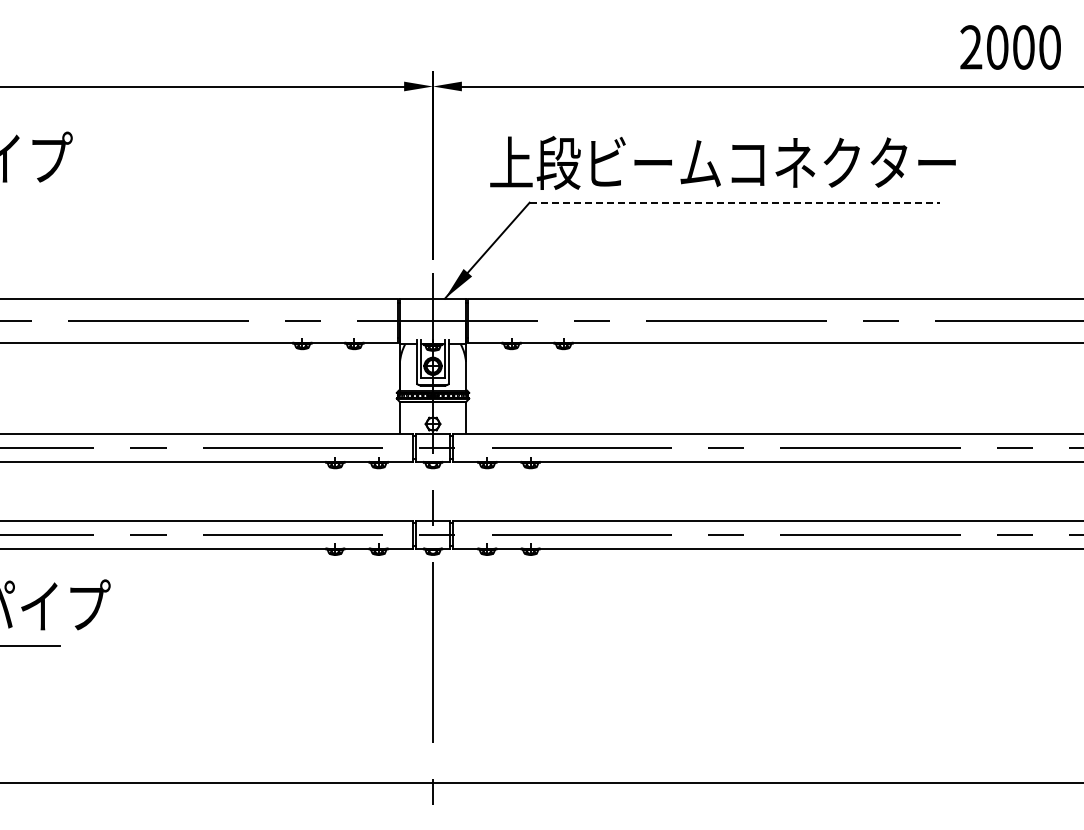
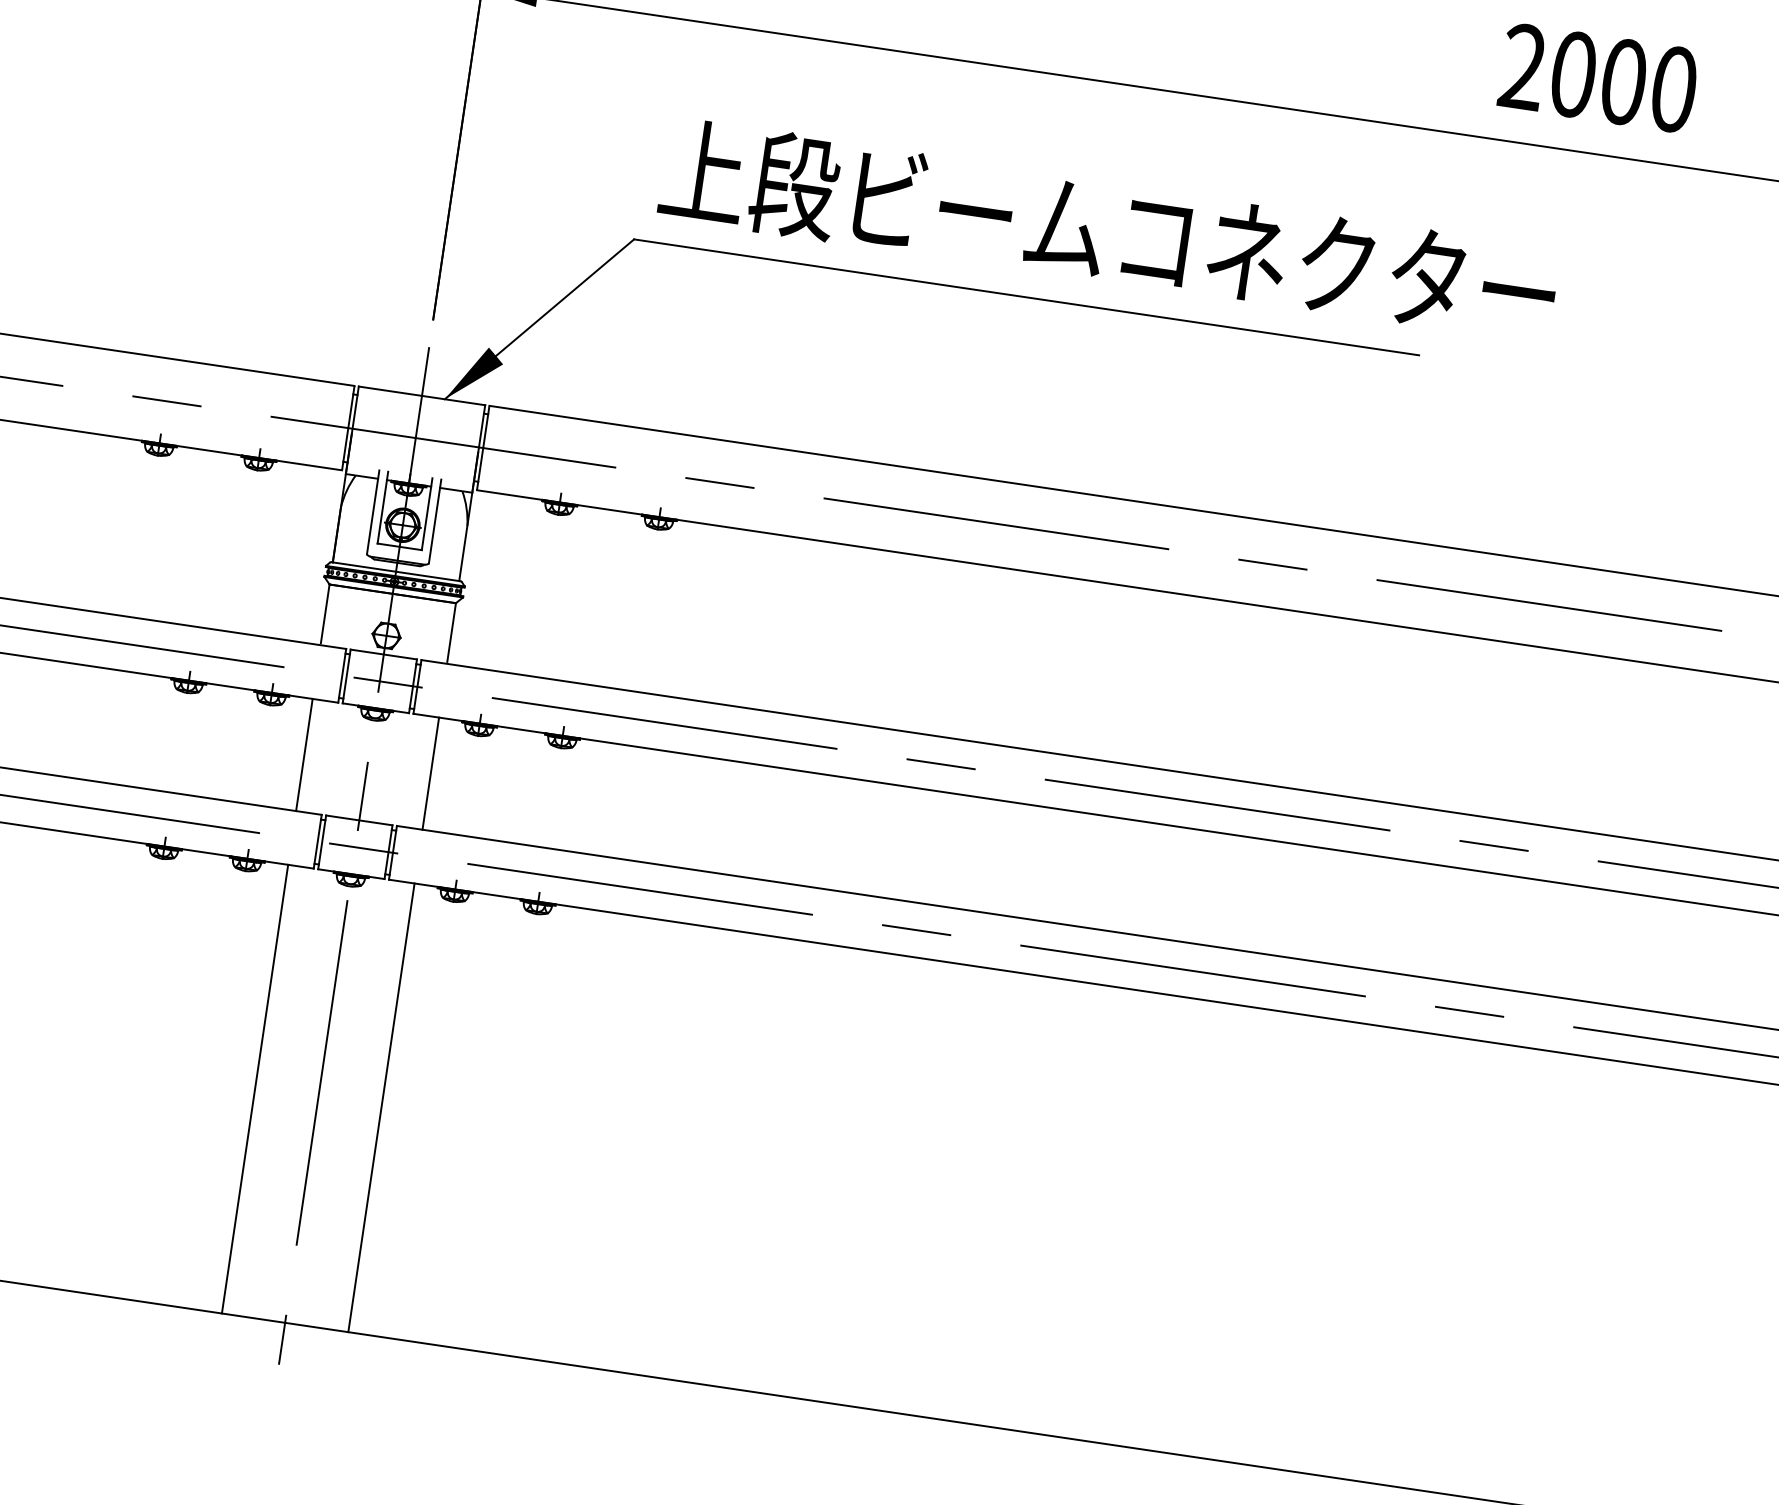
text: (722, 162) -> (1108, 230), moved
line: (735, 202) -> (1028, 297), dashed -> solid
line: (400, 490) -> (305, 753), added
line: (466, 490) -> (431, 772), added
line: (400, 665) -> (256, 1088), added
line: (466, 665) -> (382, 1107), added

